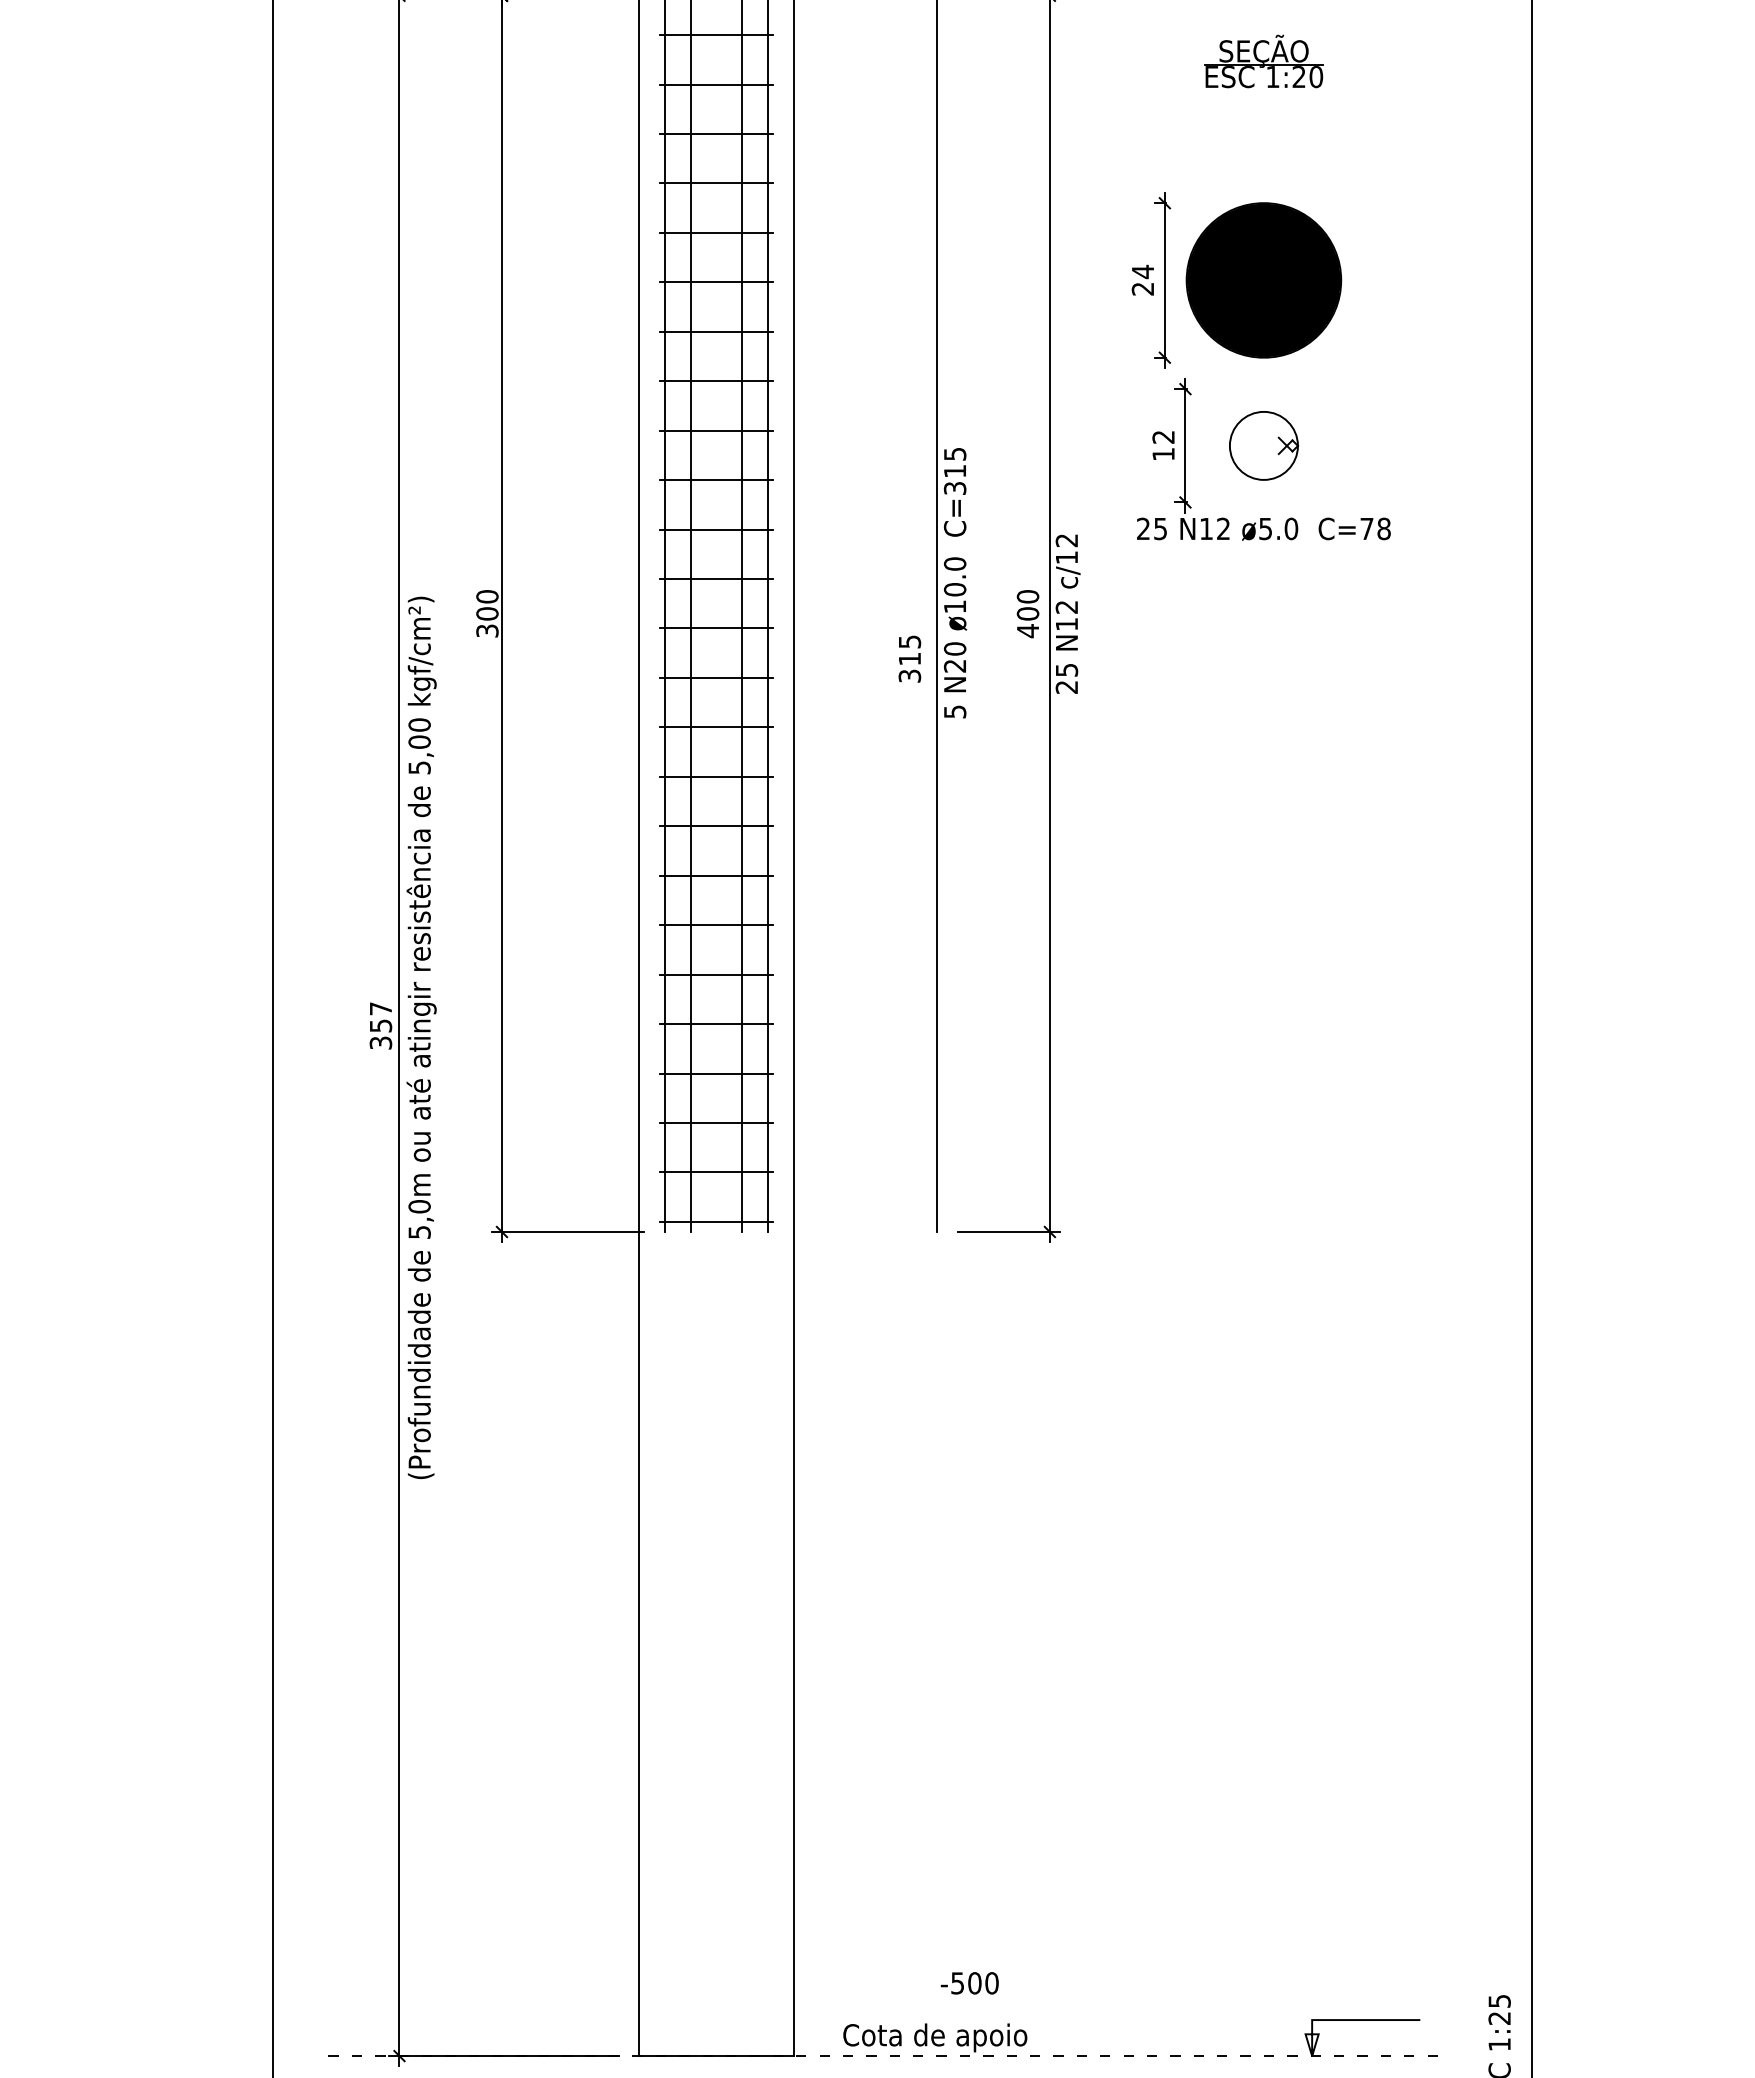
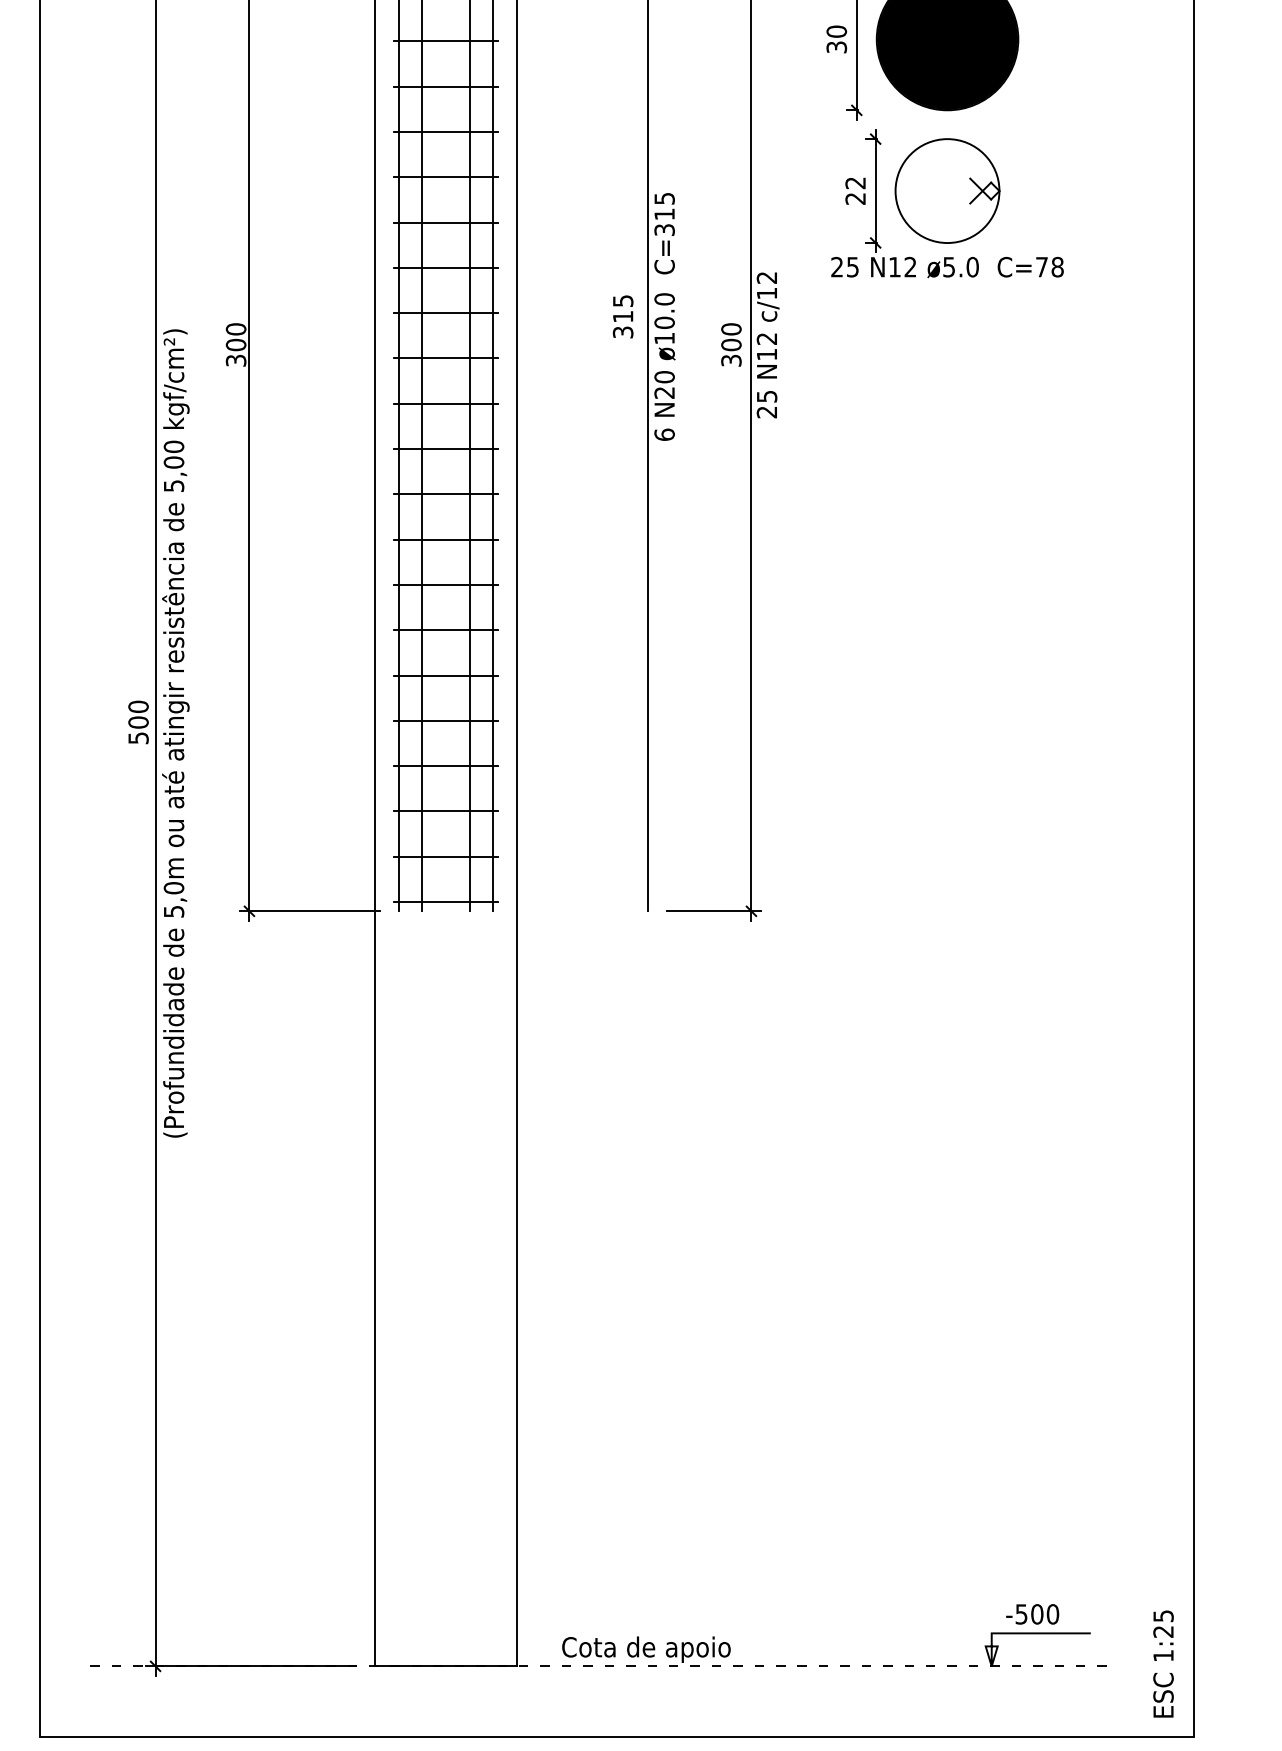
text: (1142, 279) -> (836, 38), 24 -> 30
part: (1263, 445) -> (947, 190), size x1.67
text: (1163, 454) -> (855, 198), 12 -> 22
text: (1027, 631) -> (730, 361), 400 -> 300
text: (909, 658) -> (622, 316), moved
text: (954, 711) -> (664, 434), 5 -> 6
text: (380, 1025) -> (138, 722), 357 -> 500
text: (969, 1983) -> (1032, 1614), moved

